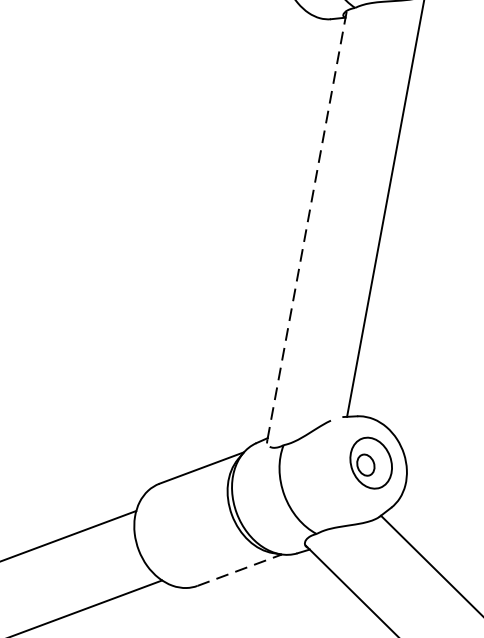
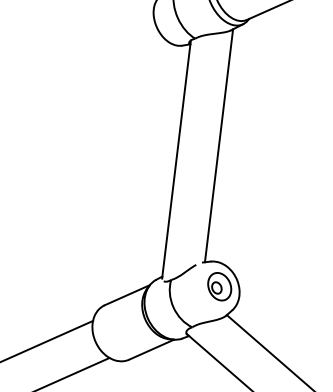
line: (307, 224) -> (176, 158), dashed -> solid
line: (239, 569) -> (151, 349), dashed -> solid

